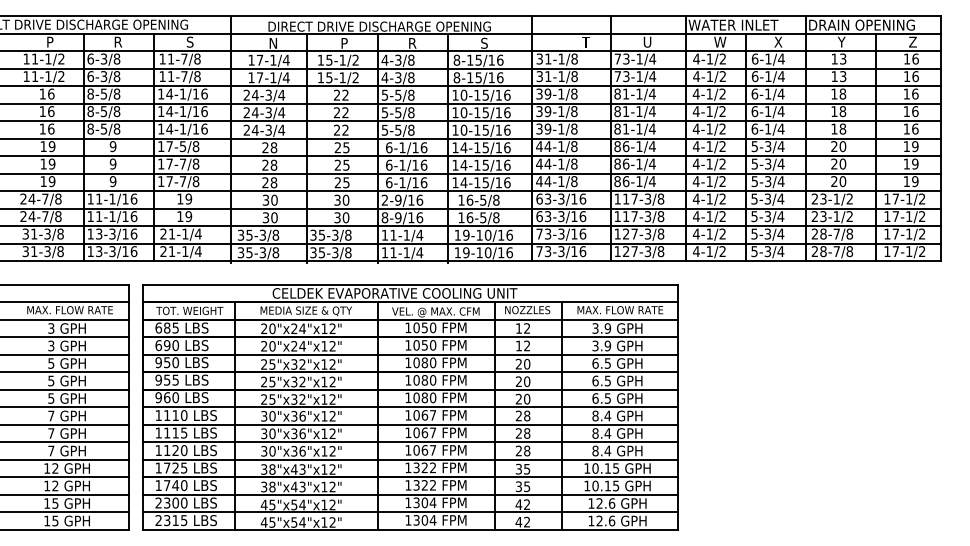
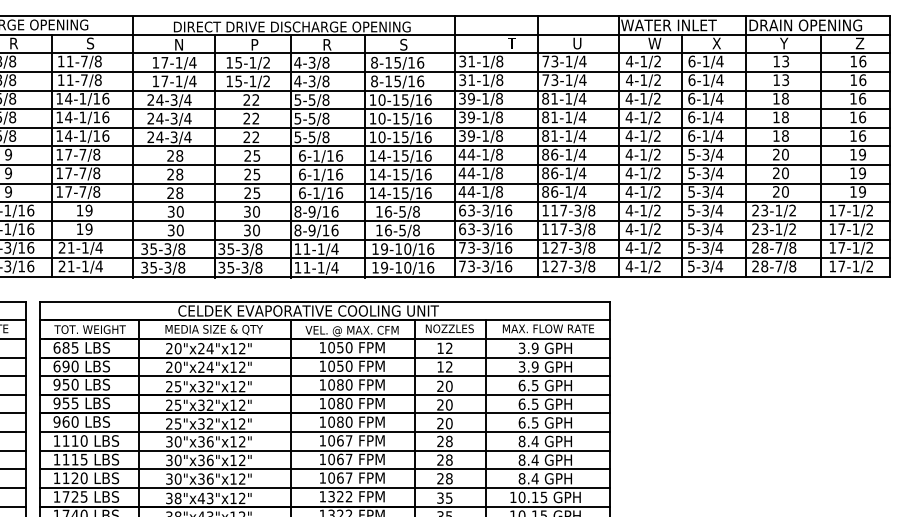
text: (182, 146) -> (82, 154), 17-5/8 -> 17-7/8
text: (384, 199) -> (297, 211), 2-9/16 -> 8-9/16

